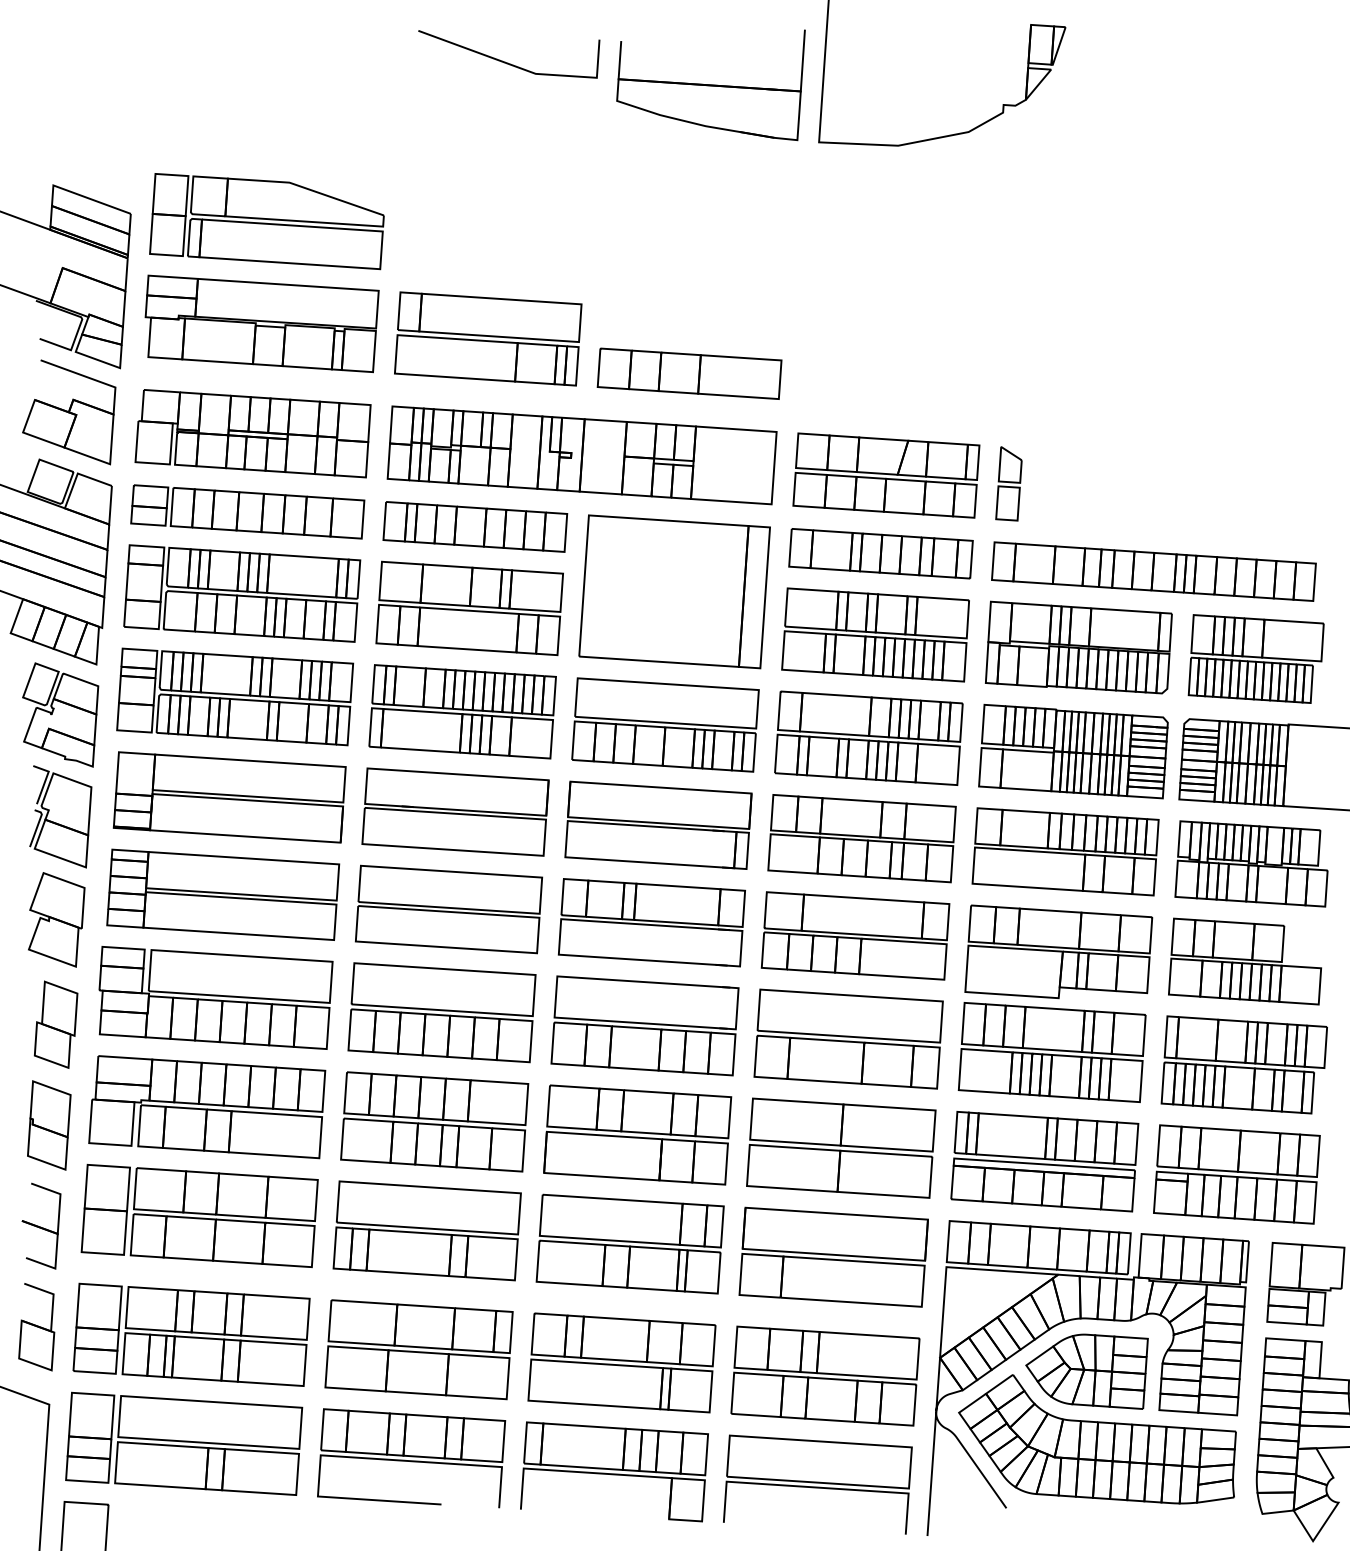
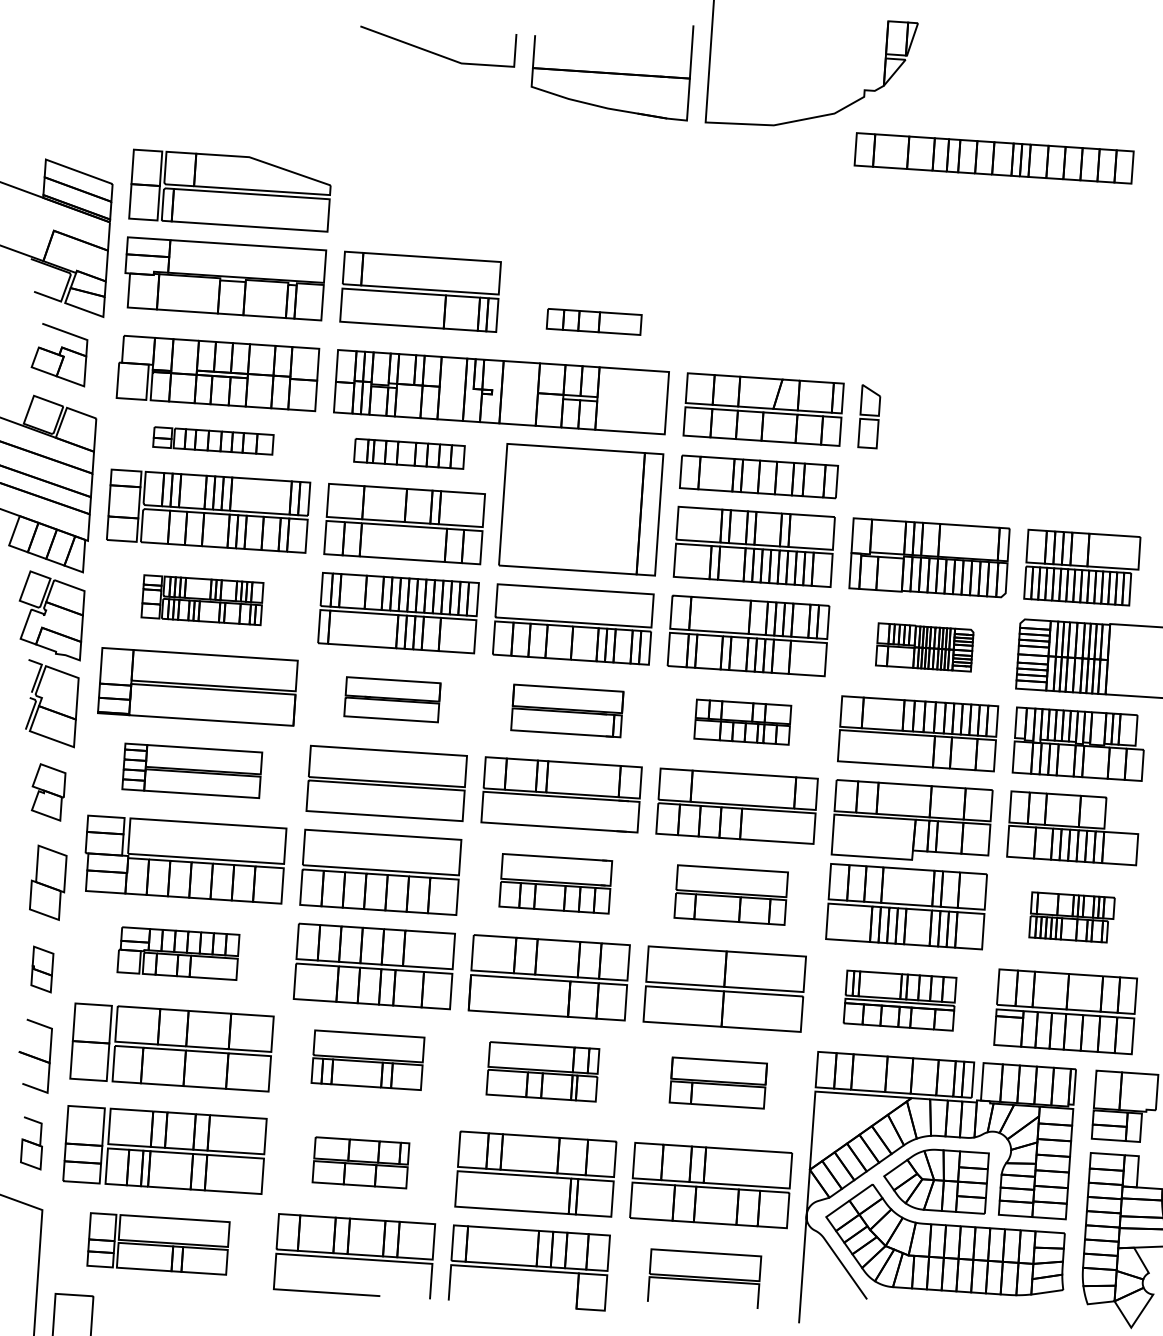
part: (690, 373) -> (594, 321), size x0.6
part: (69, 411) -> (59, 354), size x0.7
part: (247, 511) -> (213, 440), size x0.6
part: (475, 526) -> (409, 453), size x0.7
part: (1153, 571) -> (993, 158), moved
part: (235, 695) -> (202, 599), size x0.6
part: (1073, 751) -> (924, 647), size x0.6
part: (455, 812) -> (392, 699), size x0.6
part: (658, 824) -> (567, 710), size x0.7
part: (861, 837) -> (742, 721), size x0.6
part: (223, 894) -> (192, 770), size x0.7
part: (56, 919) -> (48, 792), size x0.7
part: (644, 1025) -> (555, 883), size x0.7
part: (849, 1038) -> (731, 894), size x0.7
part: (1243, 1065) -> (1071, 917), size x0.6
part: (207, 1106) -> (178, 953), size x0.6
part: (49, 1125) -> (42, 969), size x0.6
part: (1044, 1161) -> (899, 1000), size x0.7
part: (426, 1229) -> (367, 1059), size x0.7
part: (629, 1243) -> (542, 1071), size x0.7
part: (834, 1256) -> (718, 1082), size x0.6
part: (36, 1327) -> (31, 1143), size x0.7
part: (418, 1349) -> (360, 1162), size x0.6
part: (184, 1443) -> (158, 1243), size x0.7
part: (817, 1484) -> (704, 1278), size x0.7

